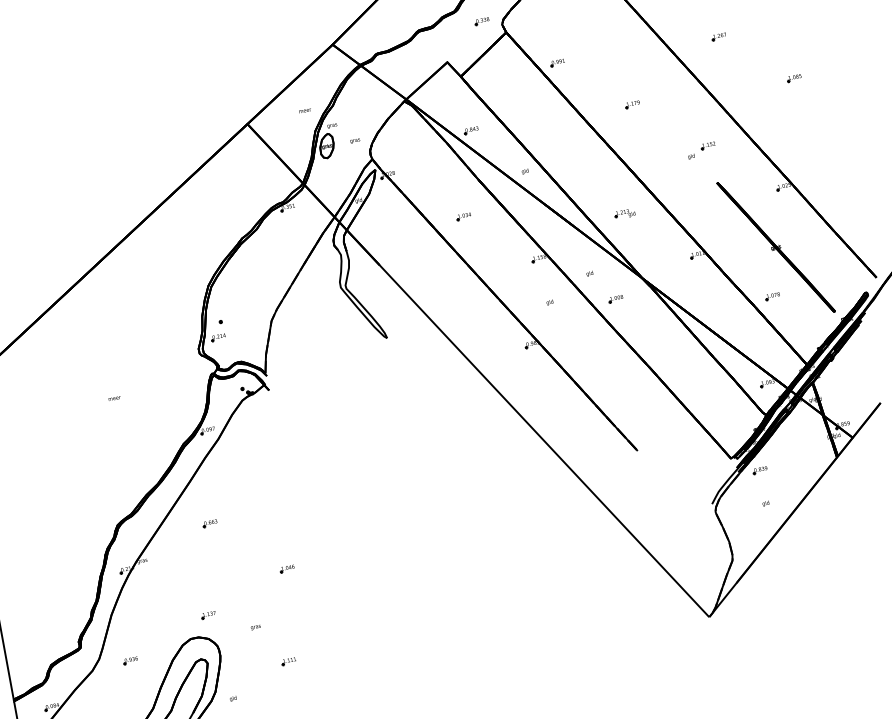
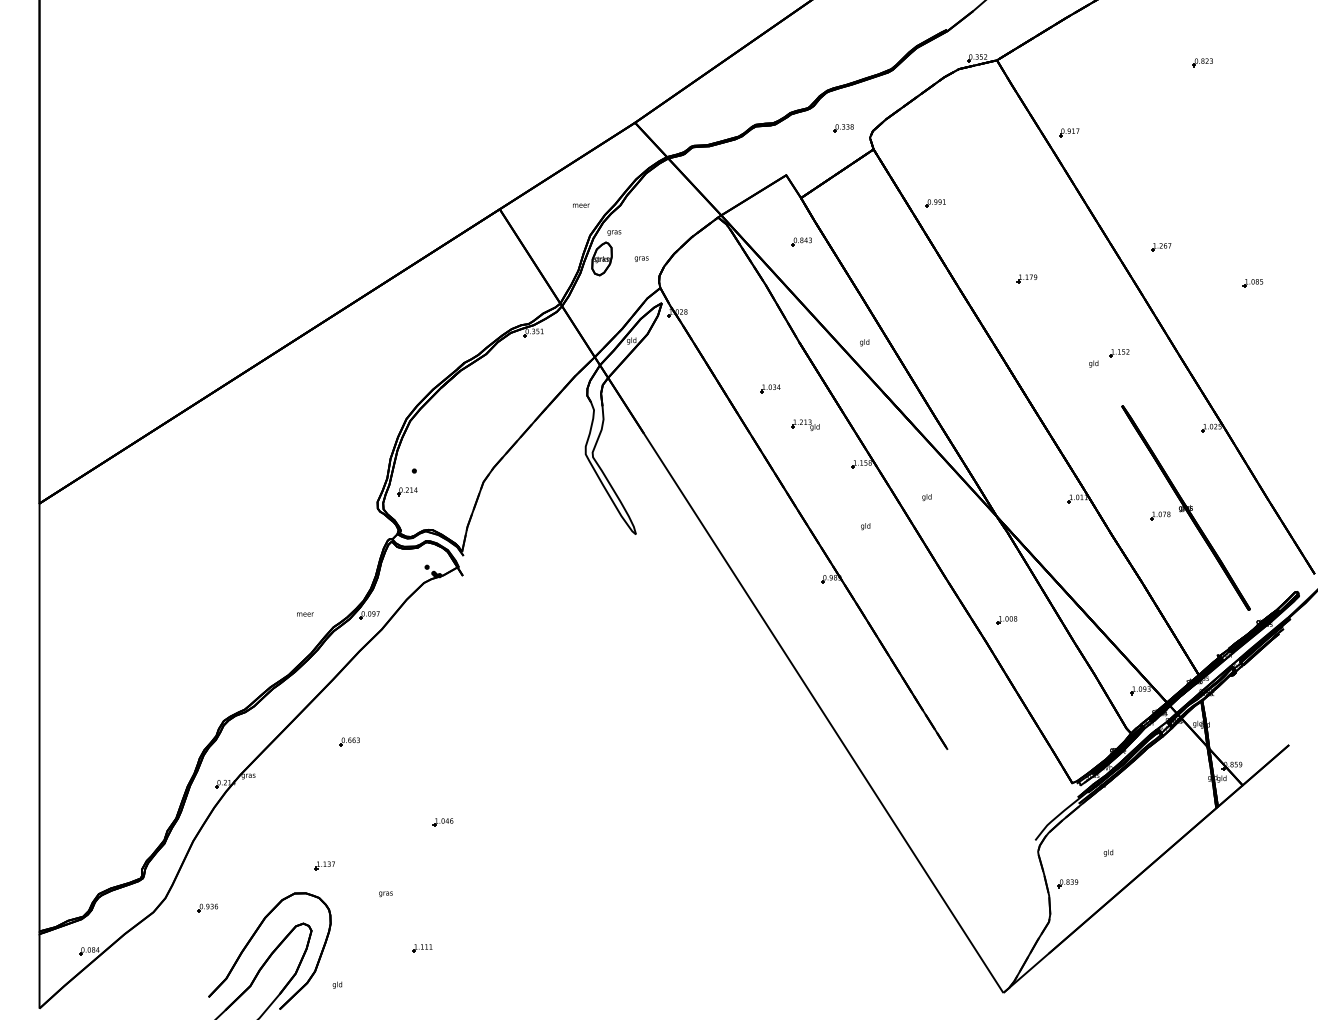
part: (719, 36) -> (1161, 247), moved
part: (471, 130) -> (801, 241), moved
part: (625, 214) -> (805, 425), moved
part: (772, 296) -> (1160, 515), moved
part: (615, 299) -> (1006, 620), moved
text: (114, 398) -> (305, 614), moved
part: (759, 470) -> (1067, 883), moved

